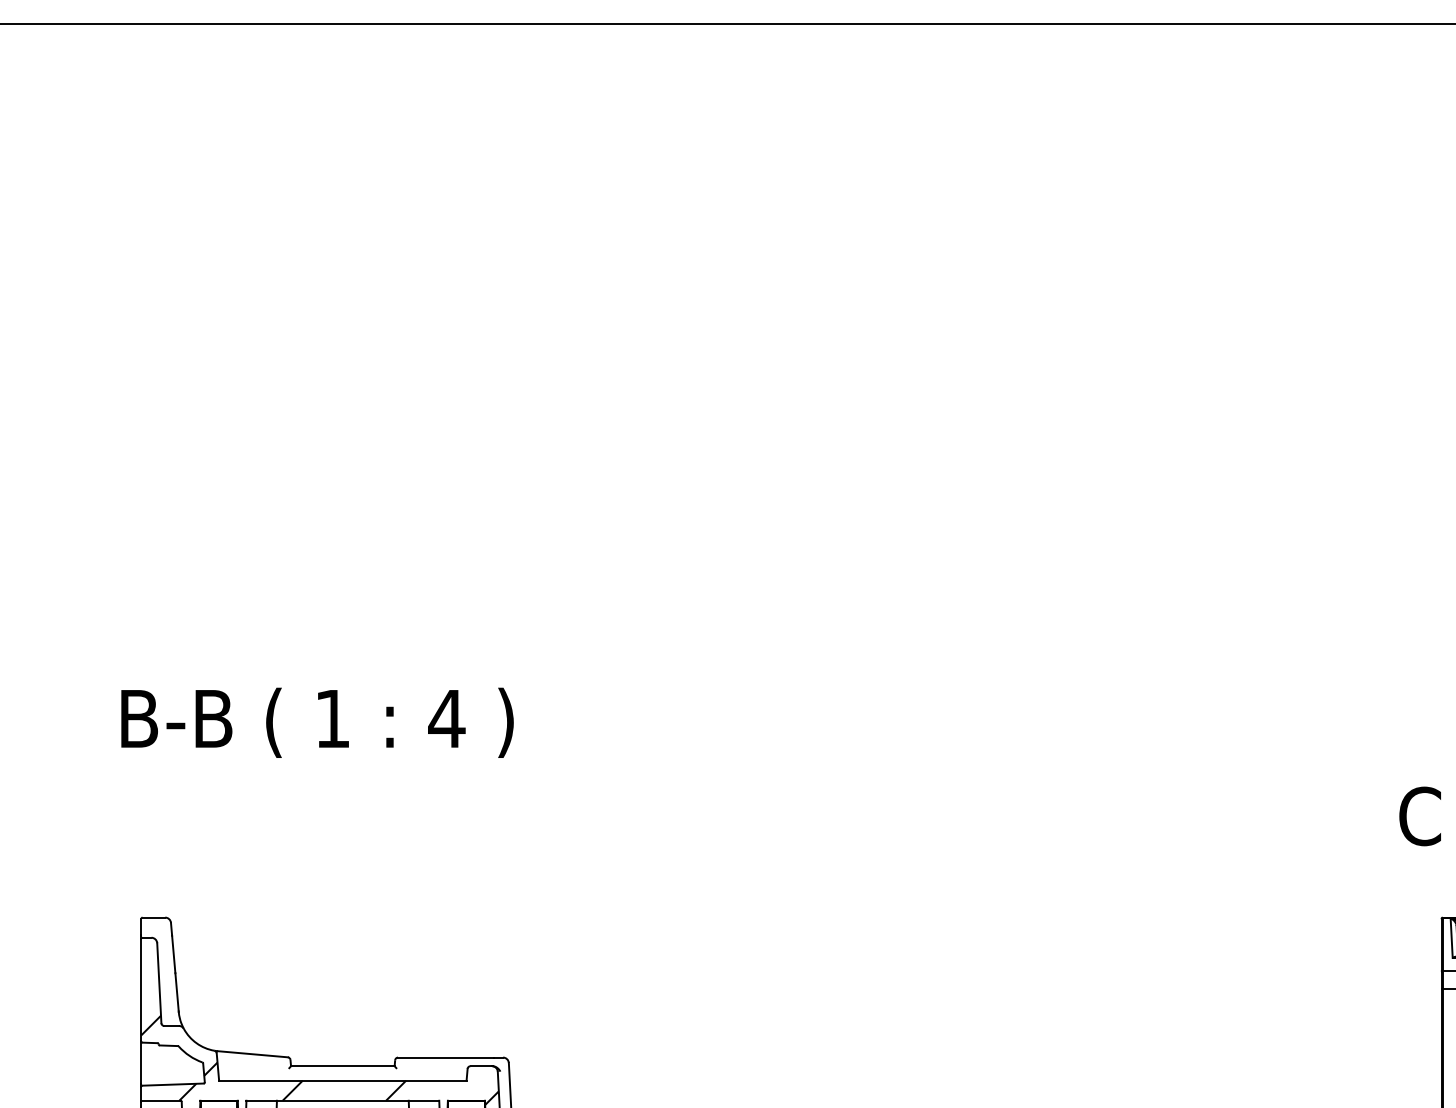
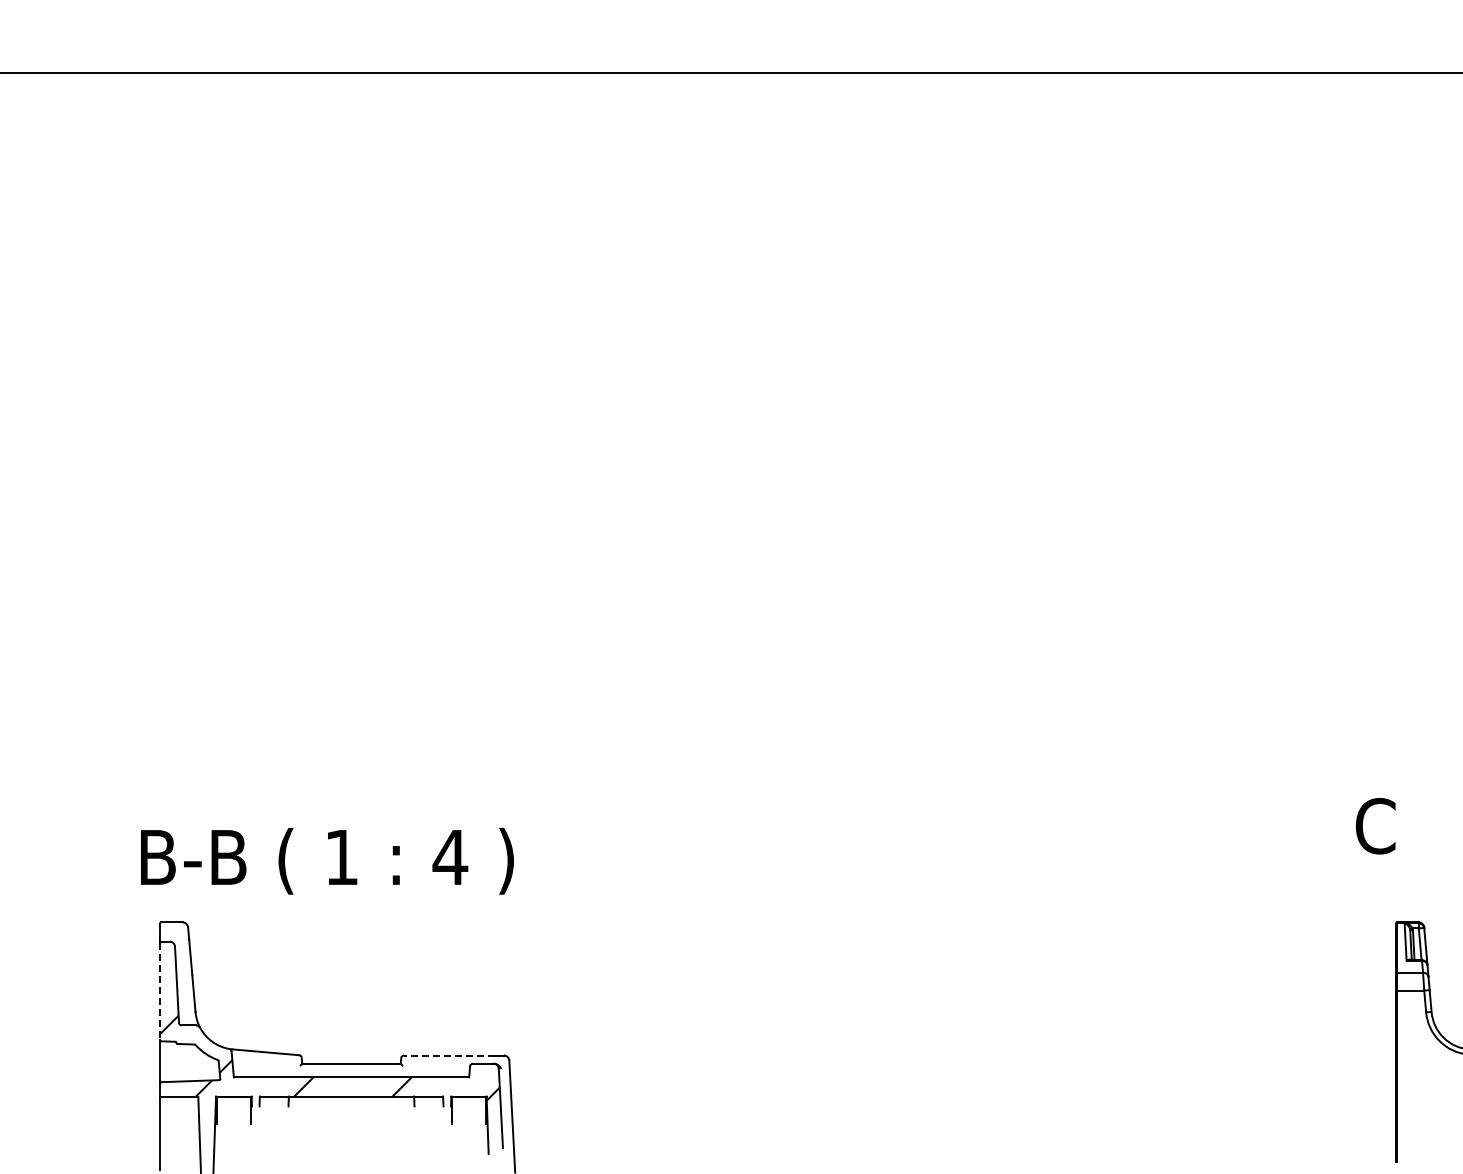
text: (317, 723) -> (327, 861), moved
line: (141, 990) -> (160, 991), solid -> dashed
line: (445, 1057) -> (449, 1055), solid -> dashed

